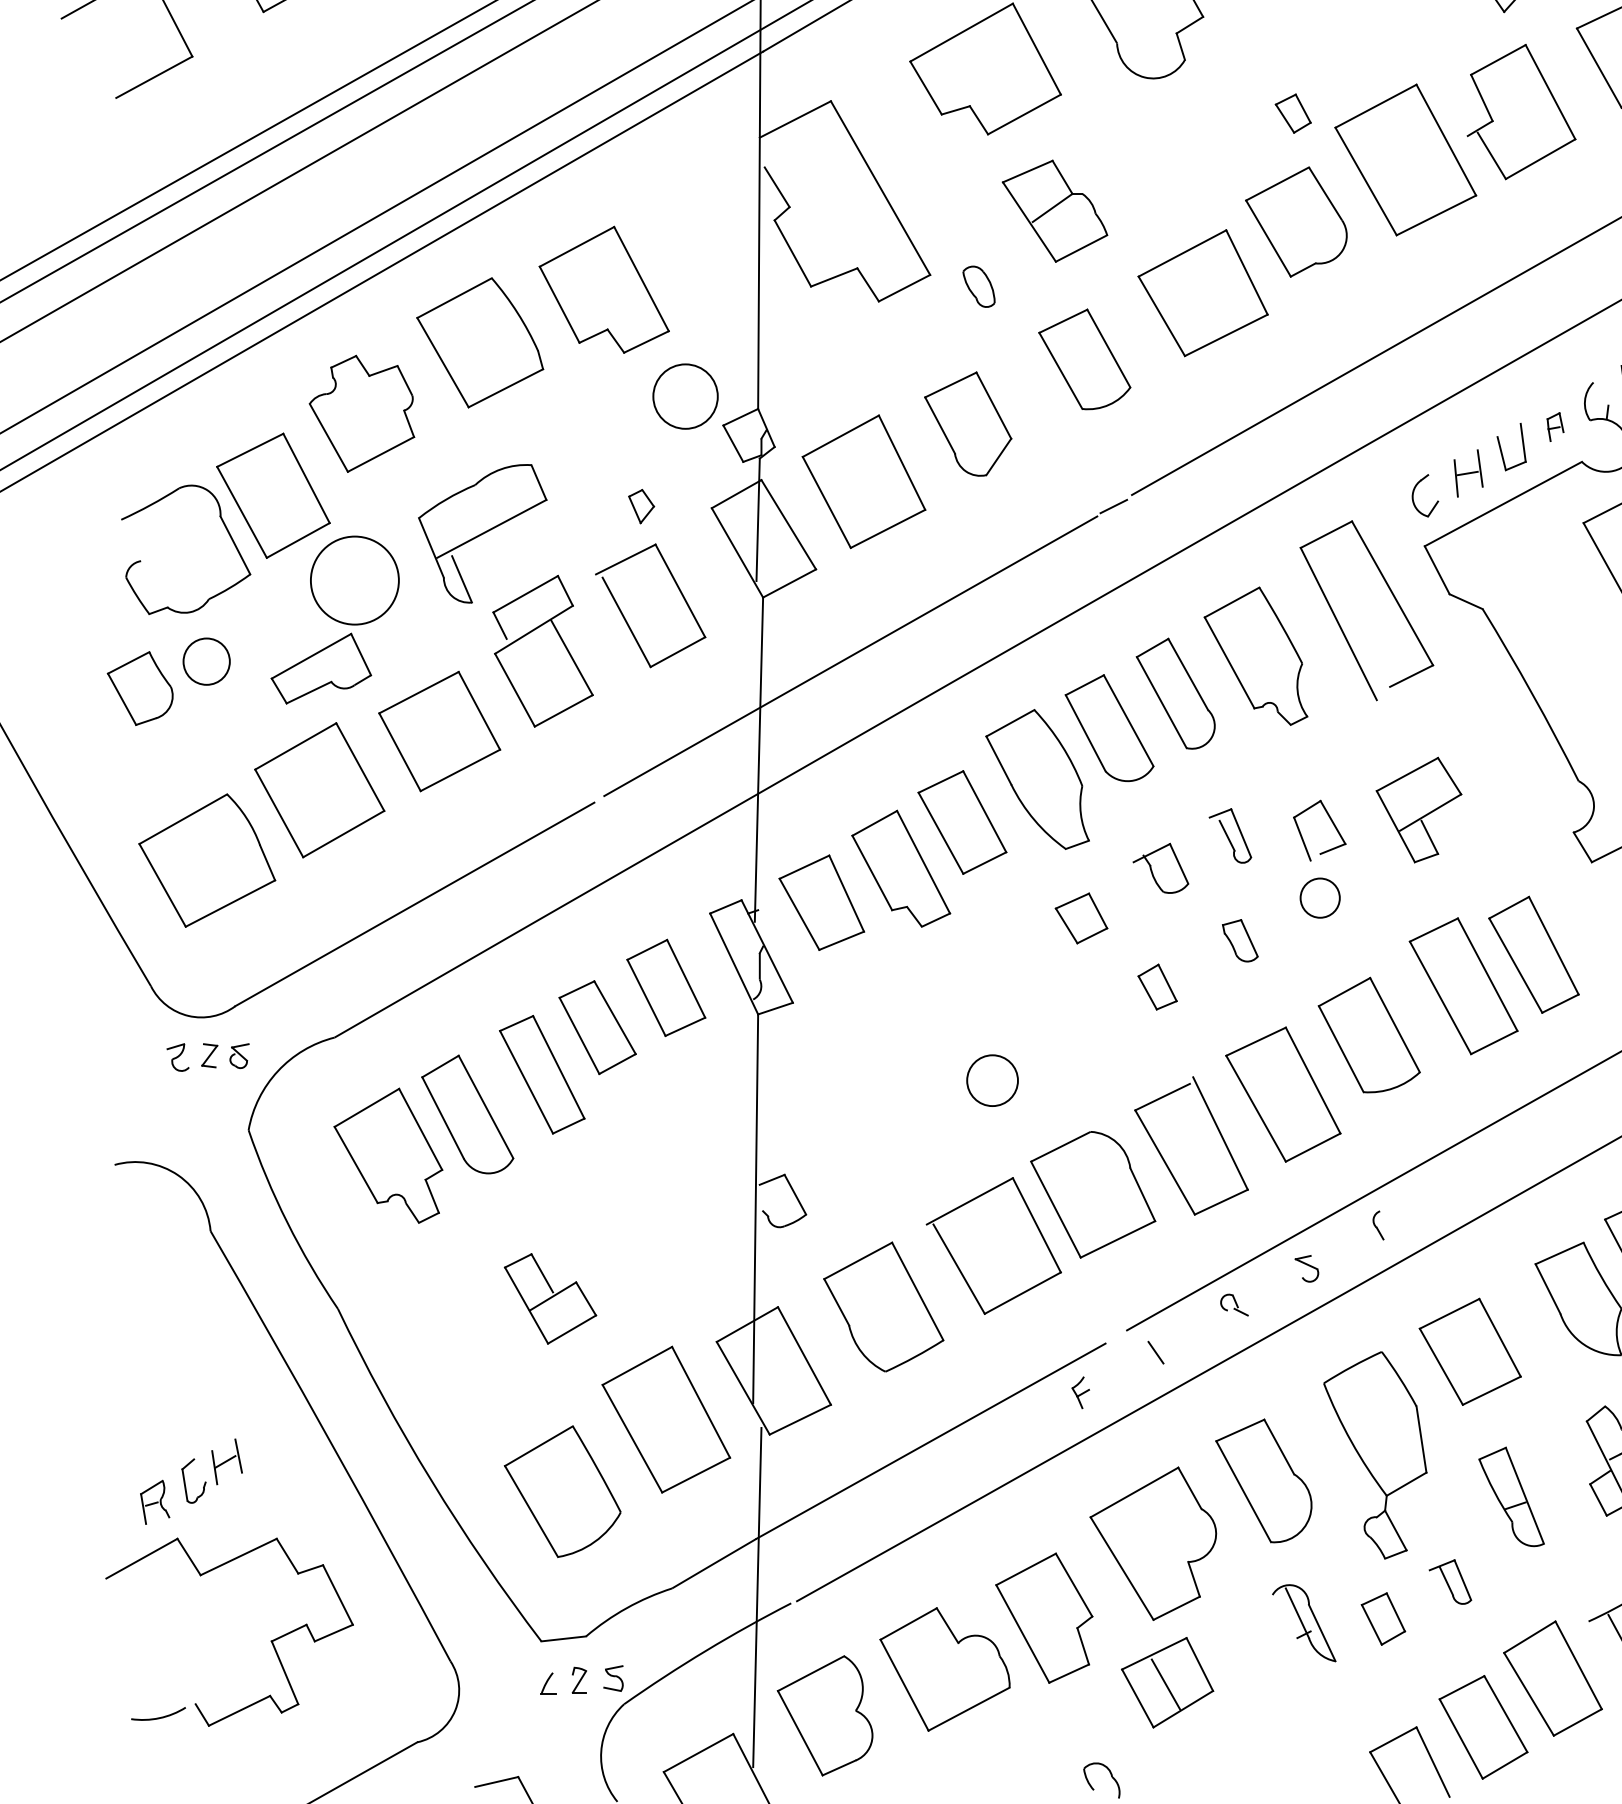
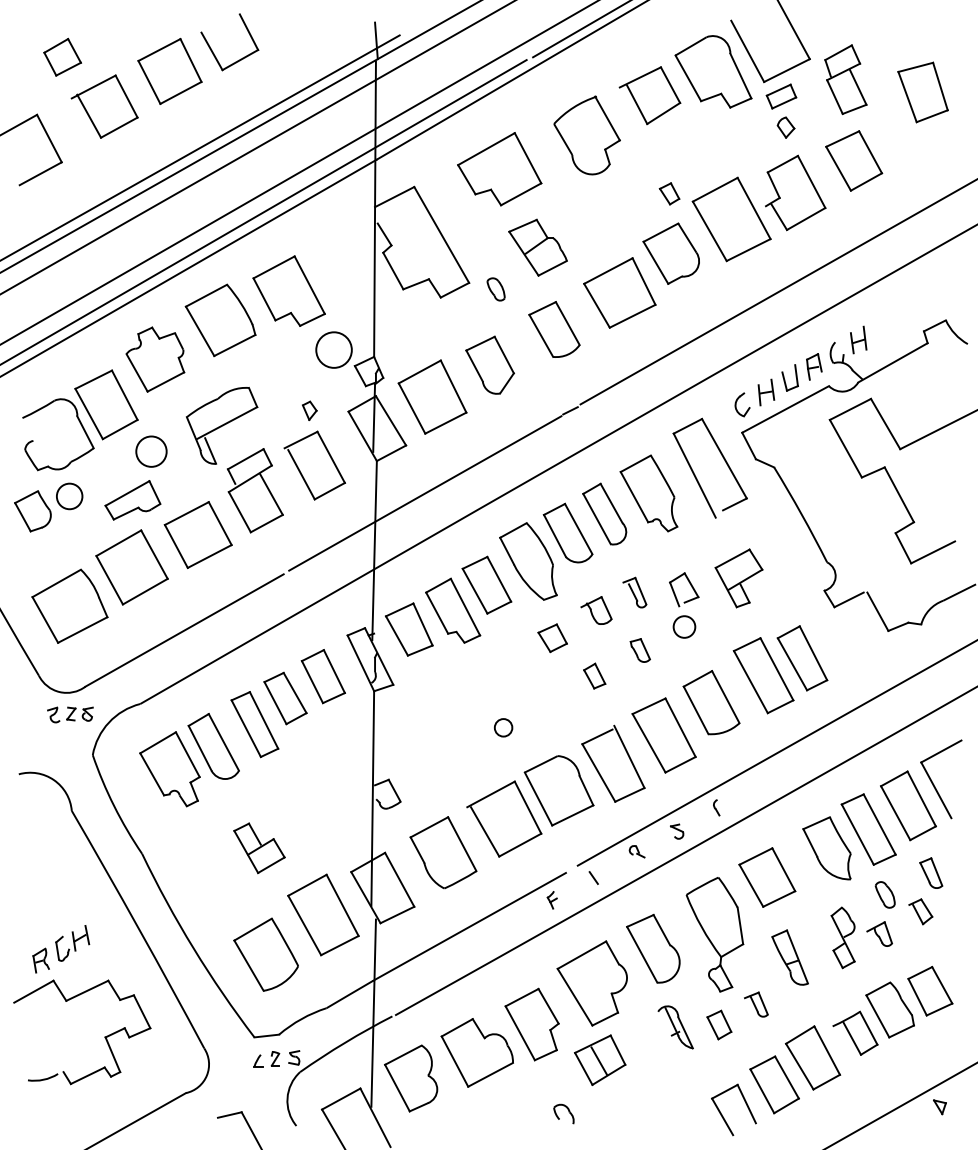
part: (1555, 426) -> (814, 366), size x1.67
circle: (354, 580) -> (151, 451), size x0.62
circle: (992, 1080) -> (503, 727), size x0.62

